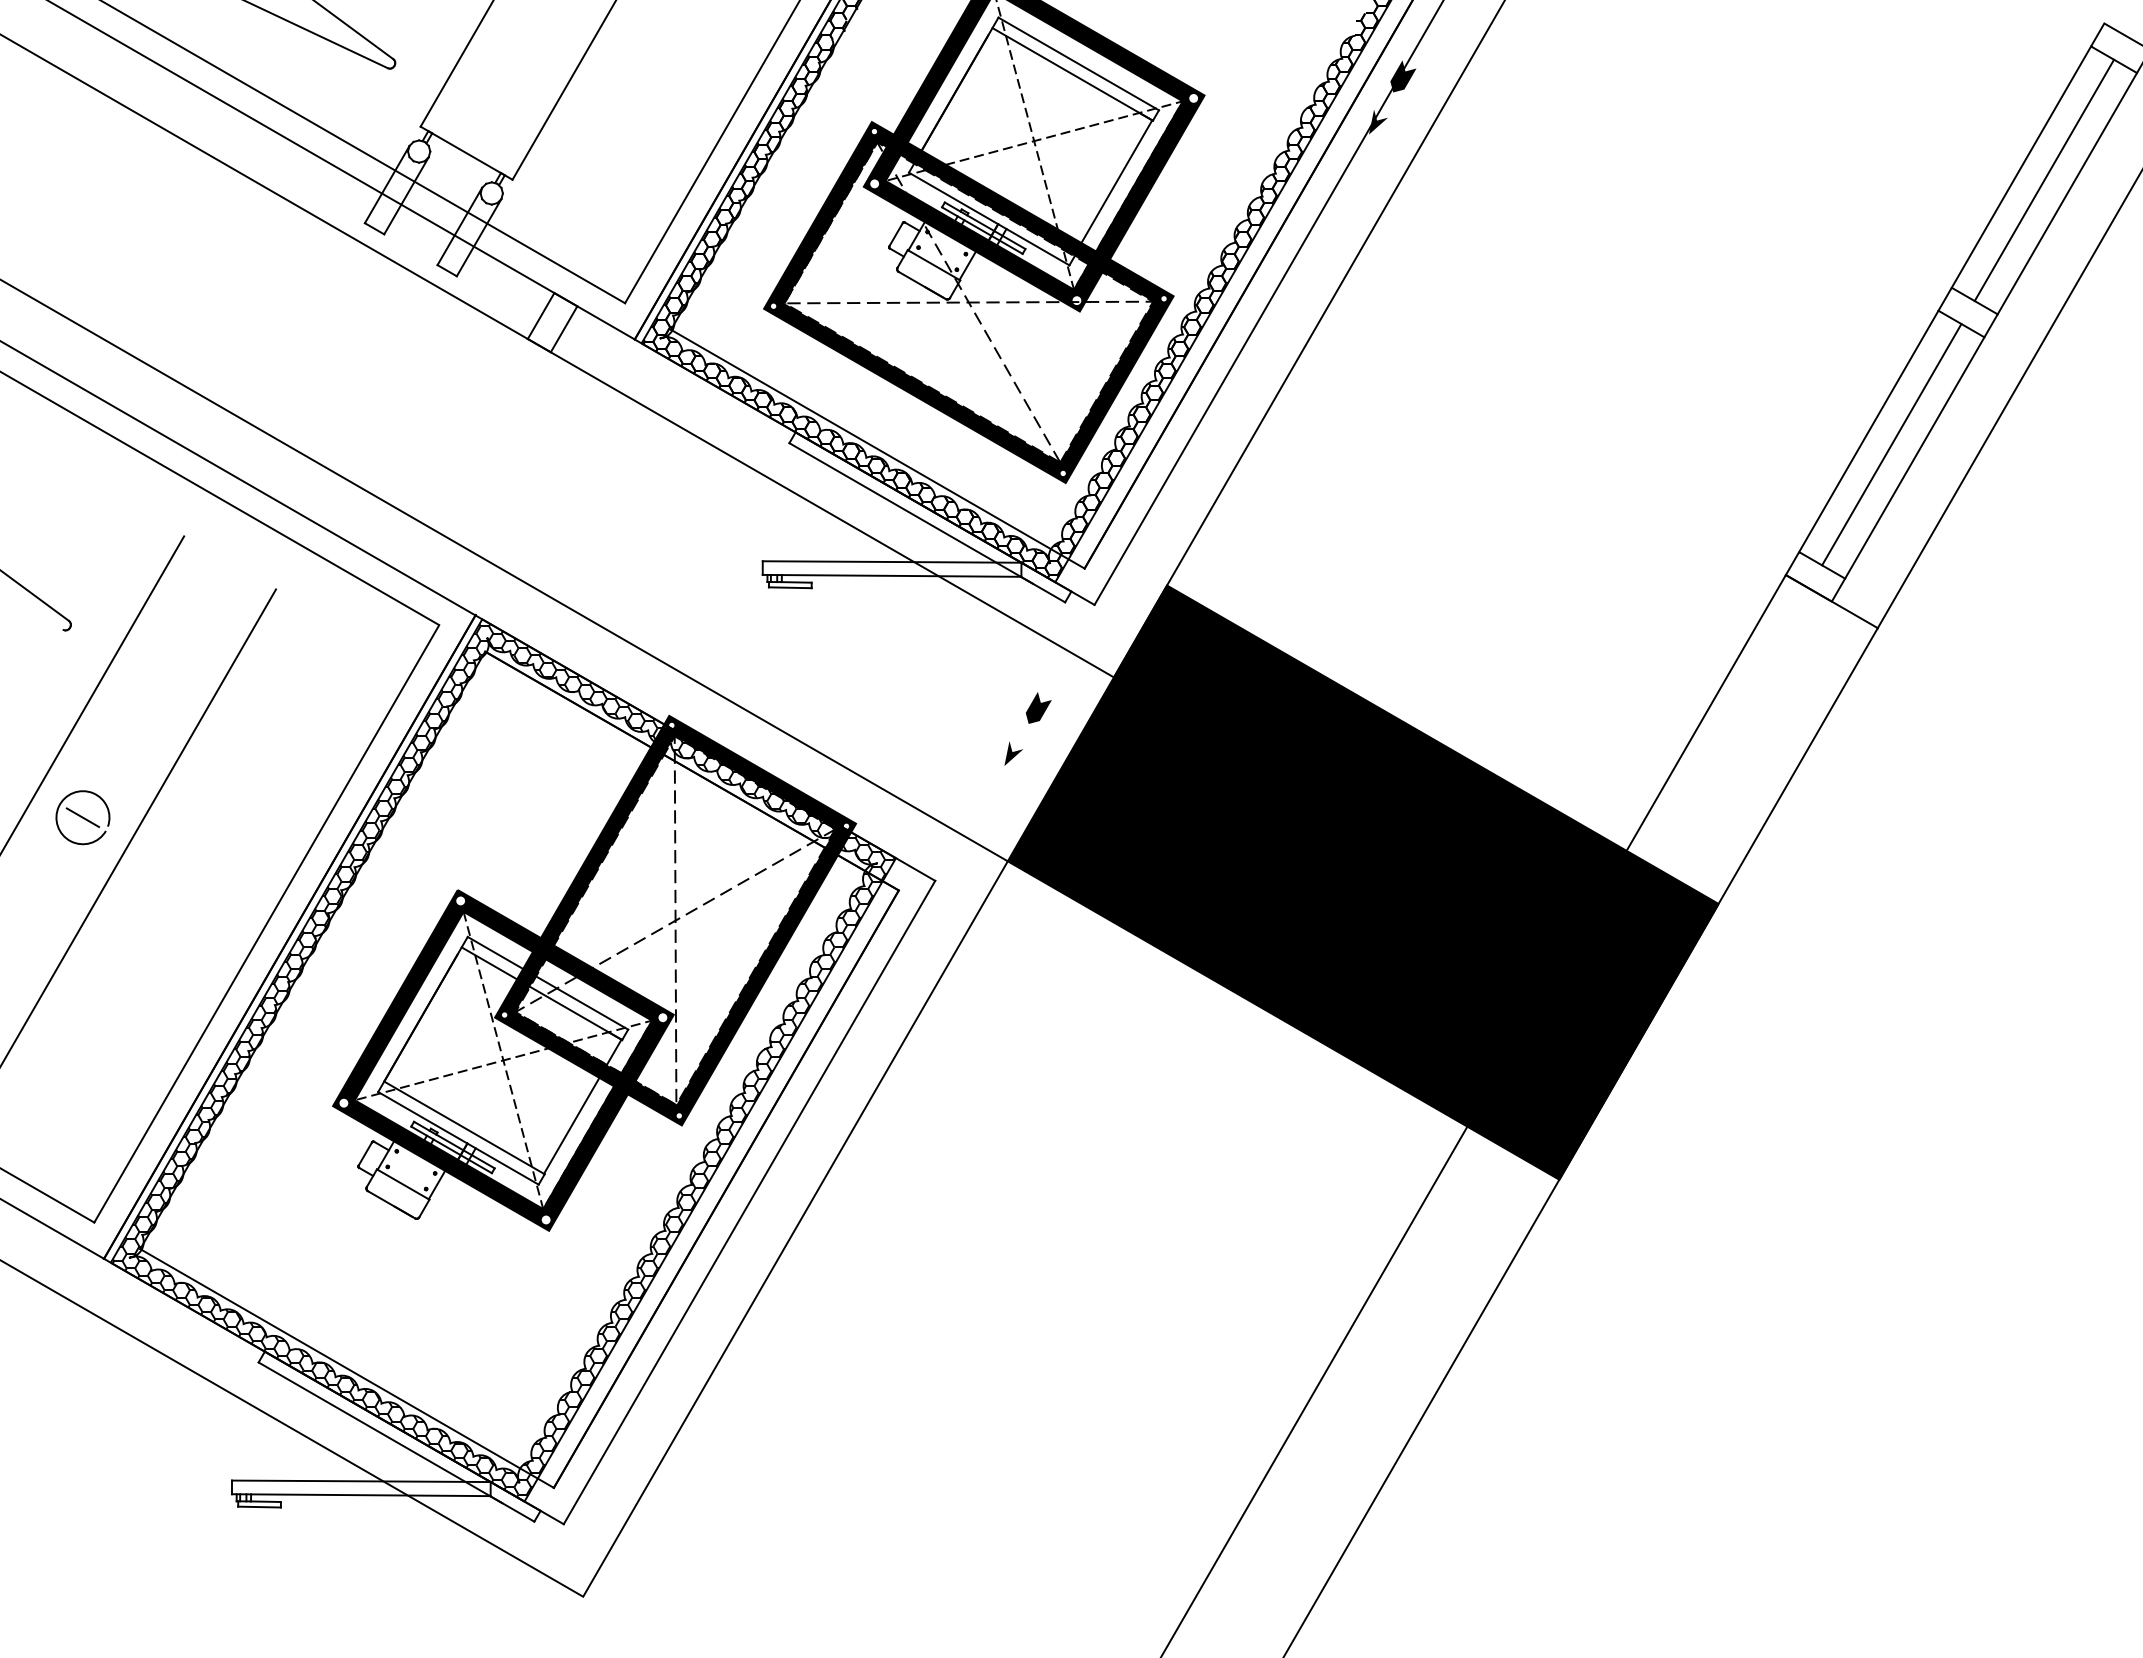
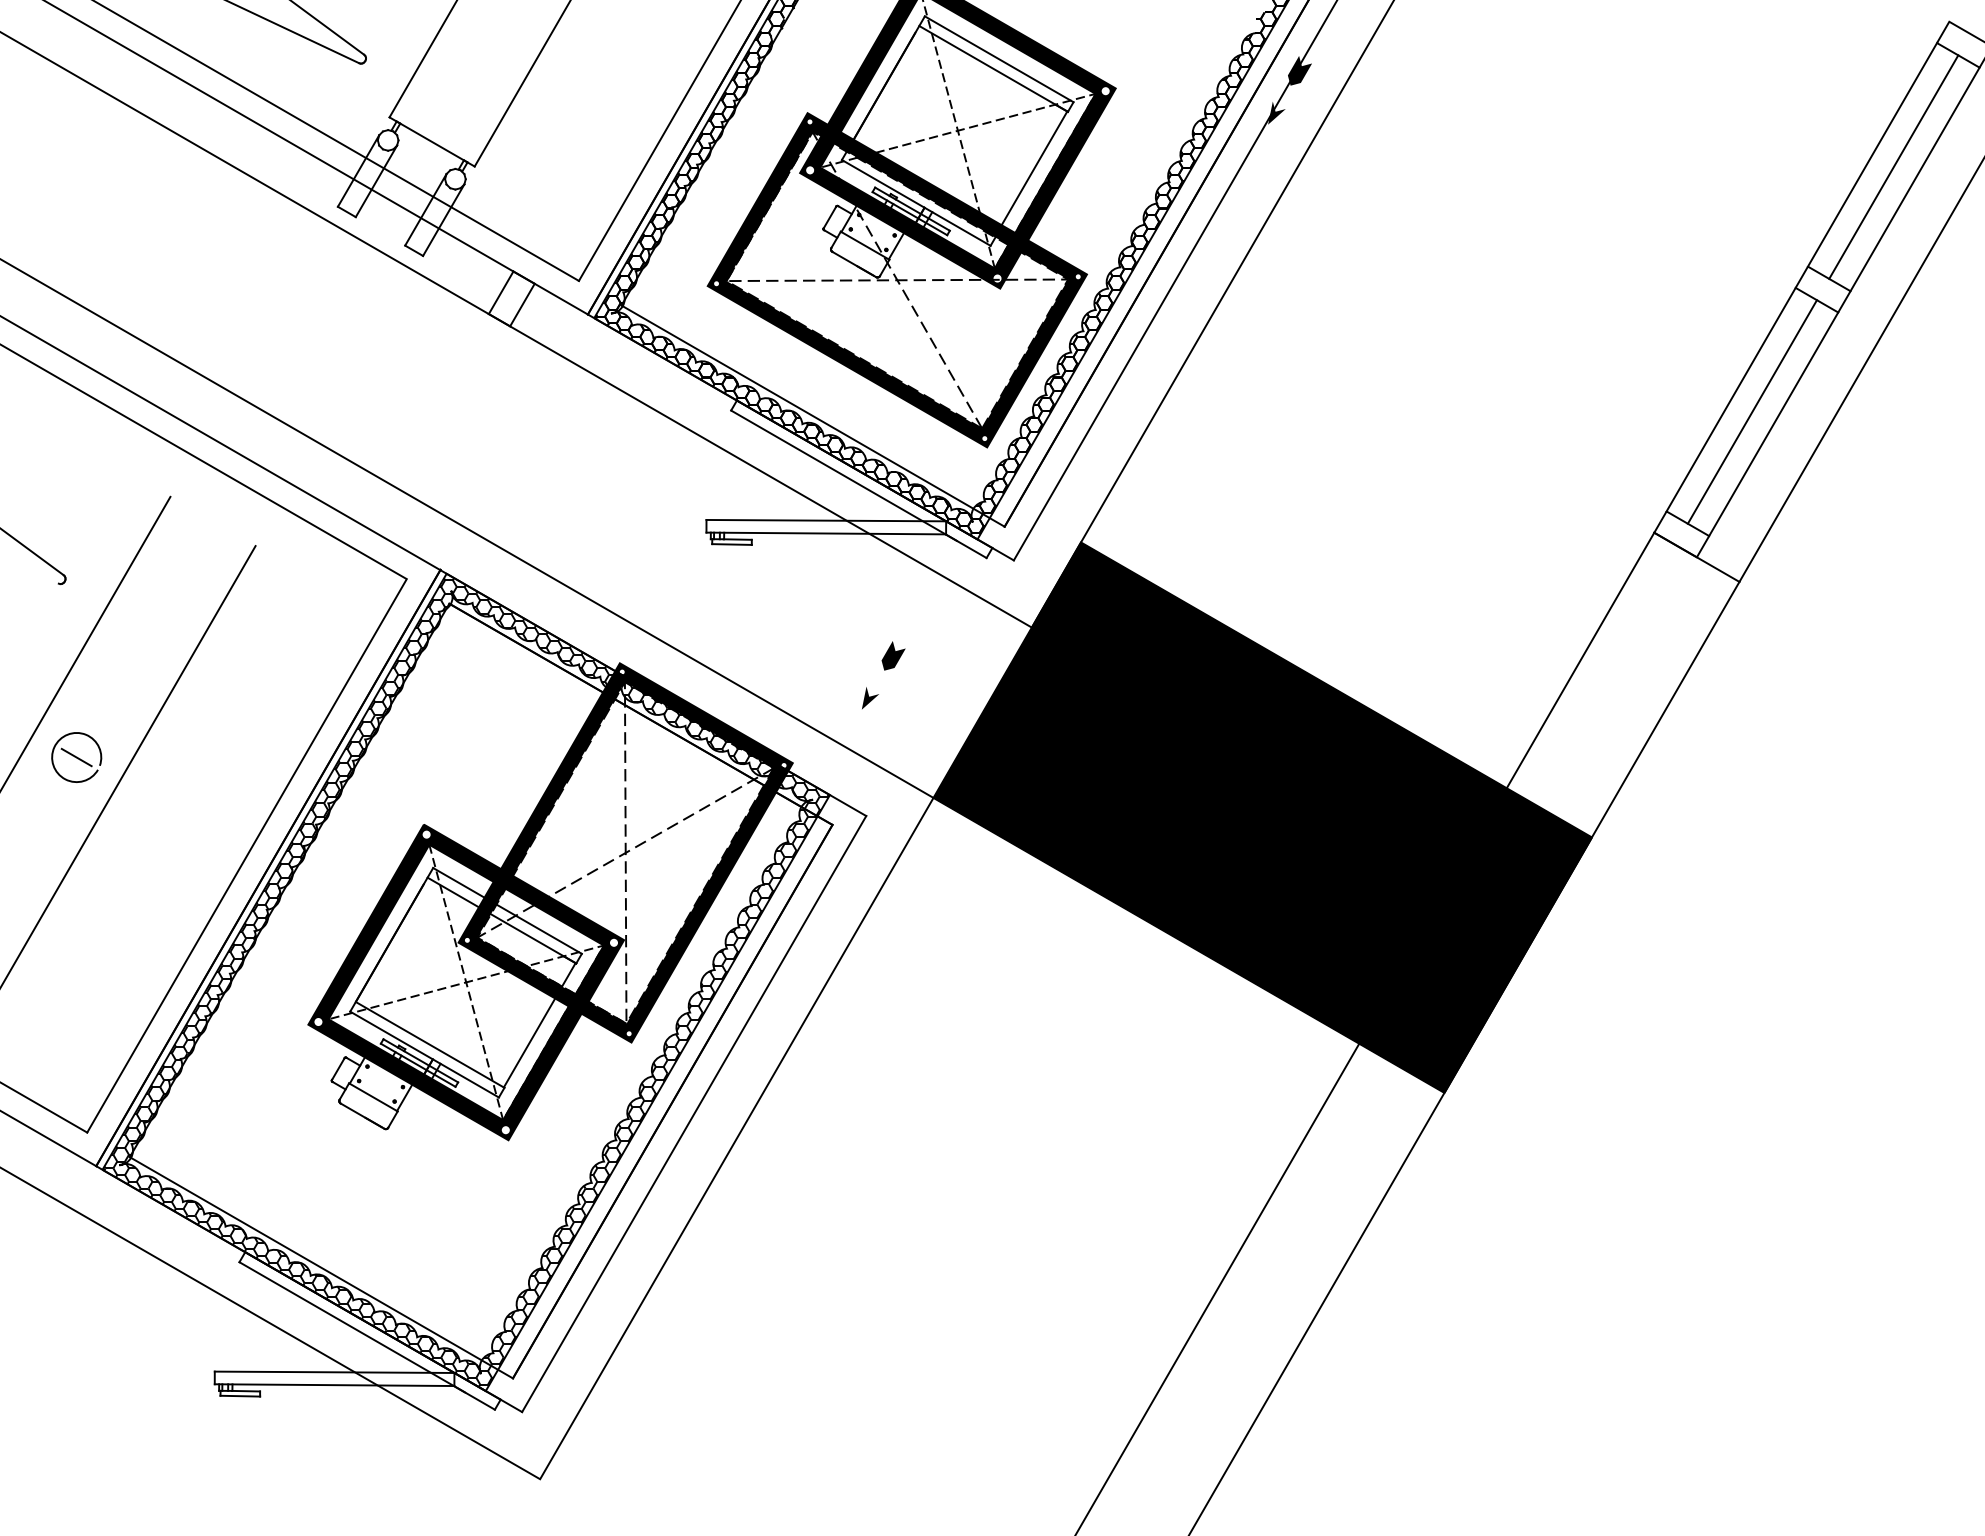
part: (1027, 728) -> (883, 674), moved

